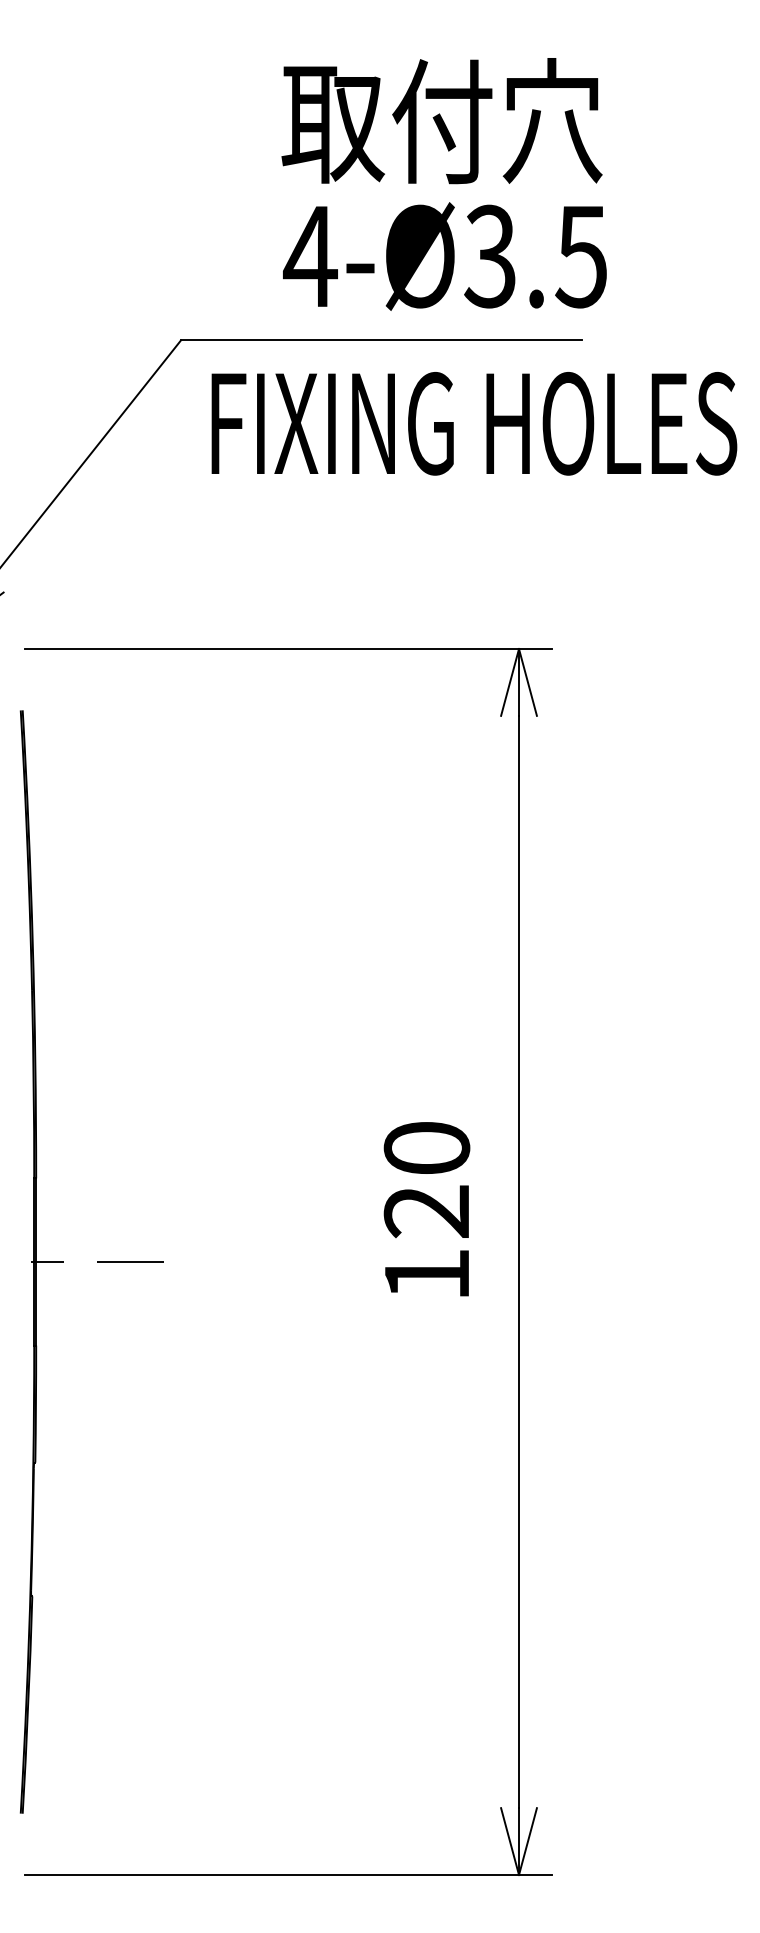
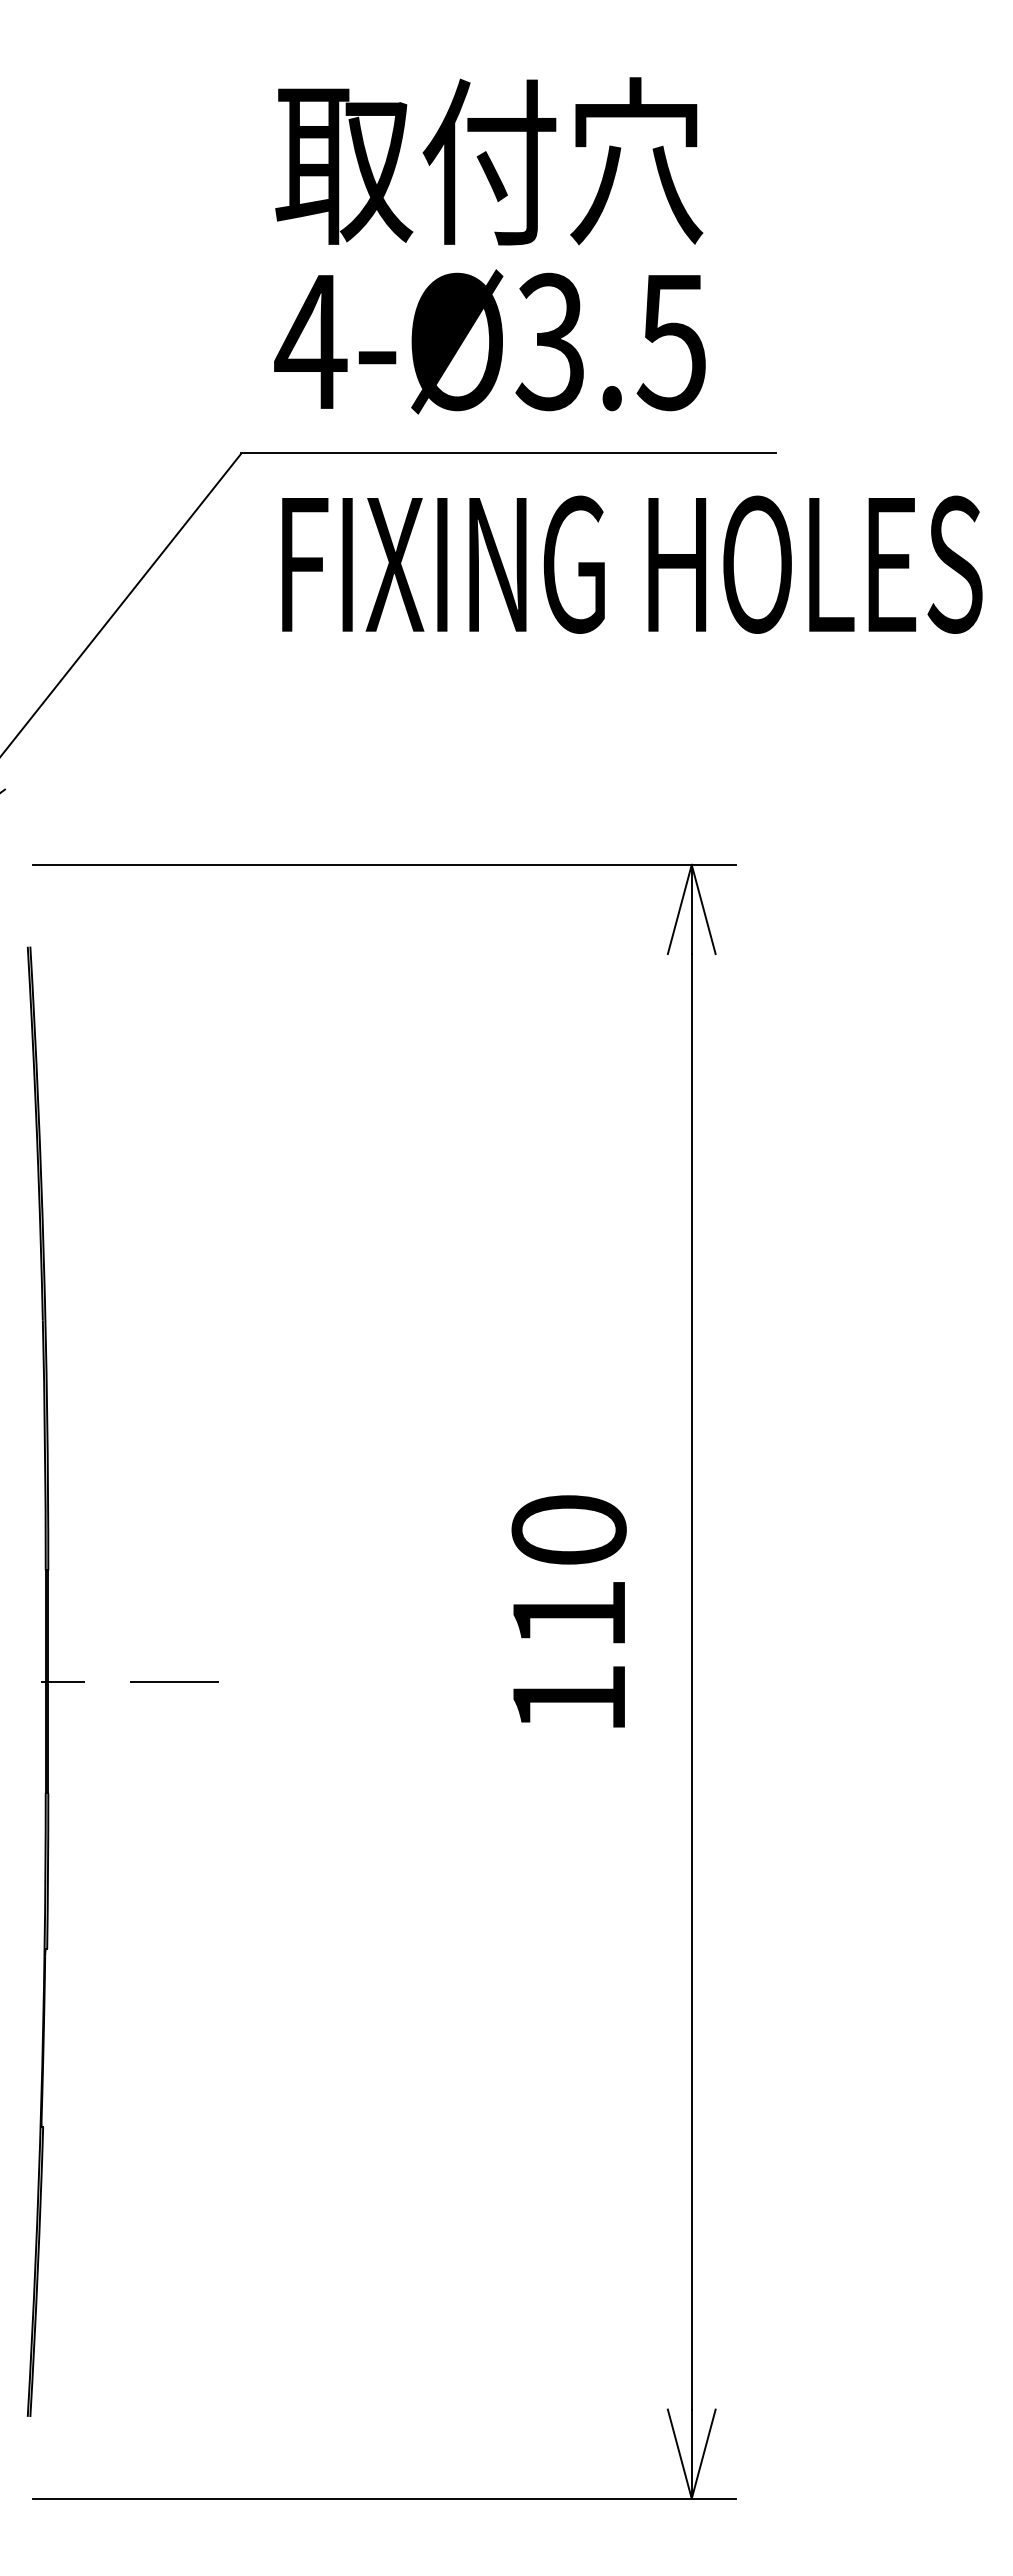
text: (442, 121) -> (489, 161), moved
text: (444, 256) -> (489, 341), moved
text: (425, 1211) -> (567, 1614), 120 -> 110

